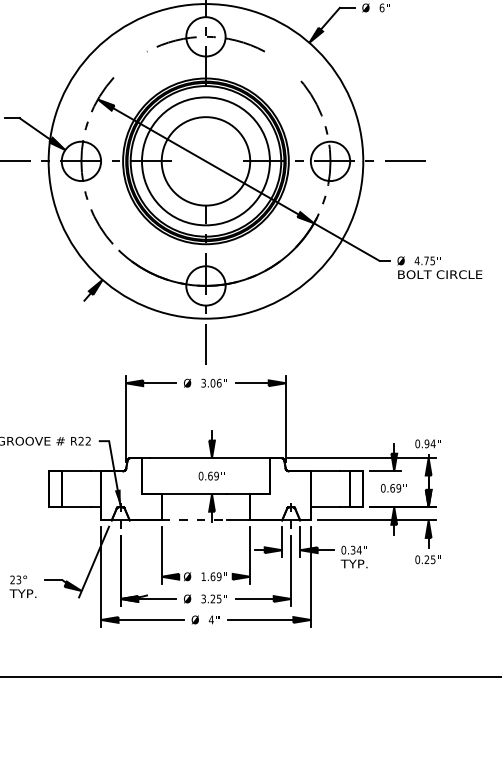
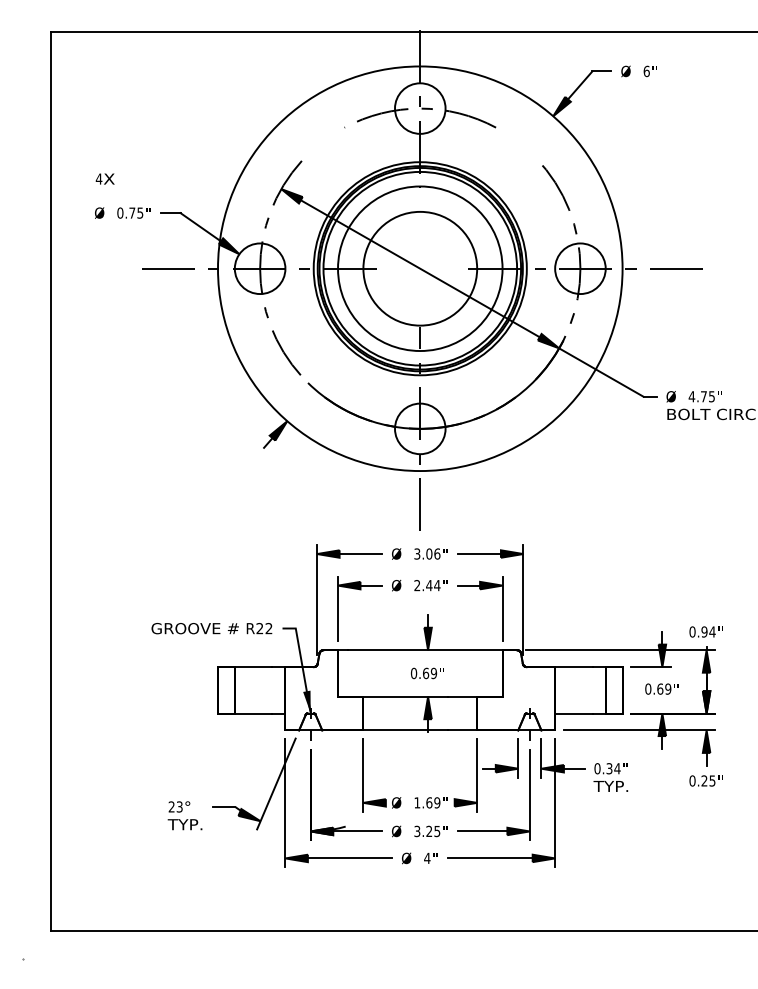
part: (205, 412) -> (419, 591), added
line: (194, 520) -> (405, 730), dashed -> solid

